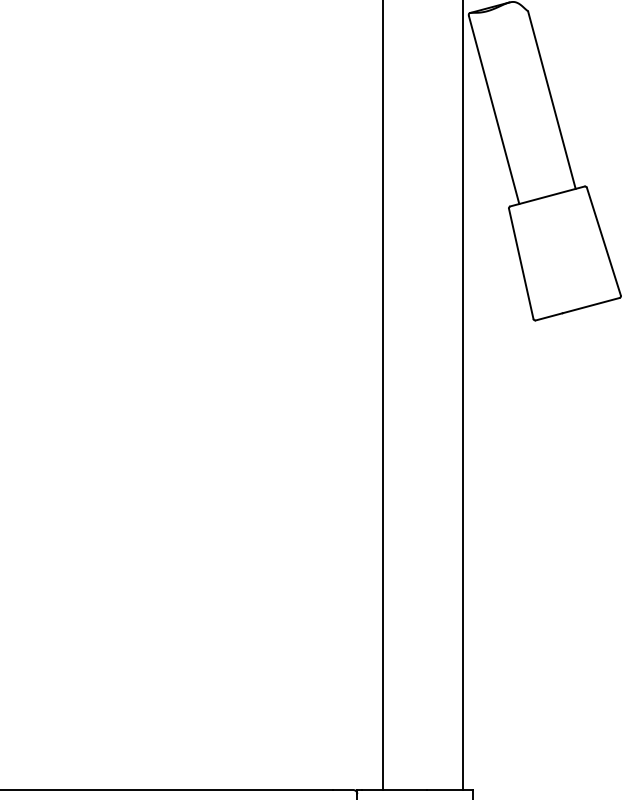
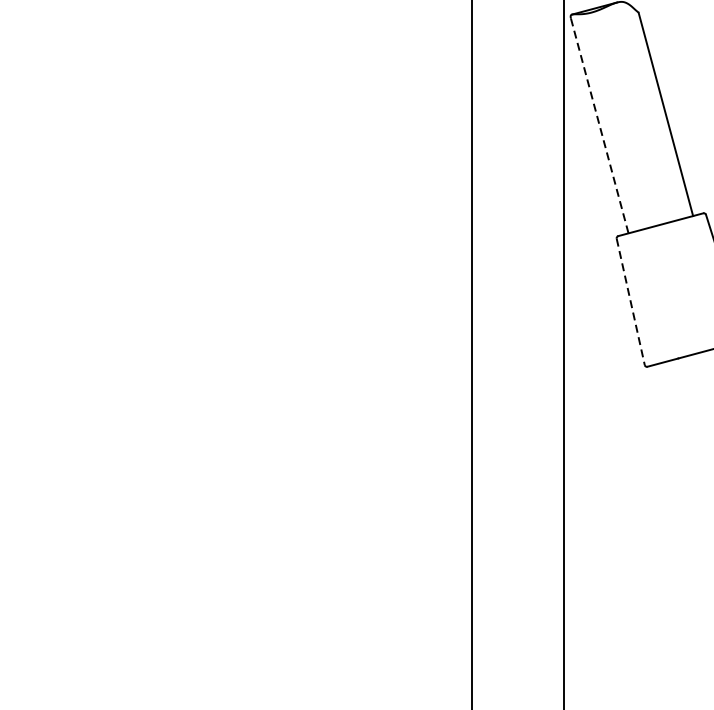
line: (494, 110) -> (600, 126), solid -> dashed
line: (521, 264) -> (631, 302), solid -> dashed

